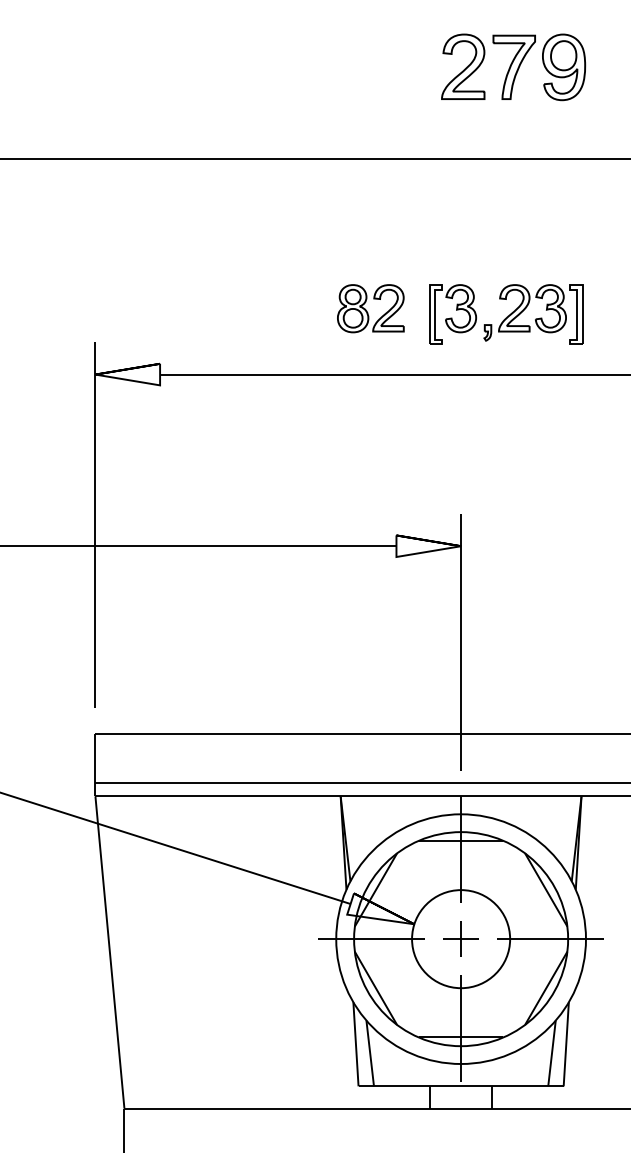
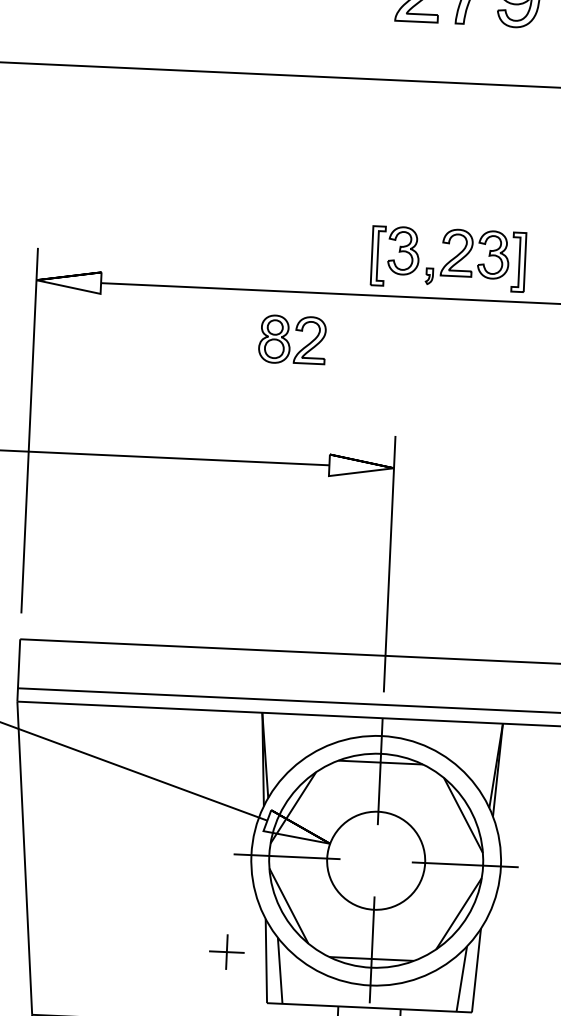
part: (370, 308) -> (292, 339), moved
part: (506, 314) -> (448, 258), moved
part: (460, 938) -> (226, 951), moved

